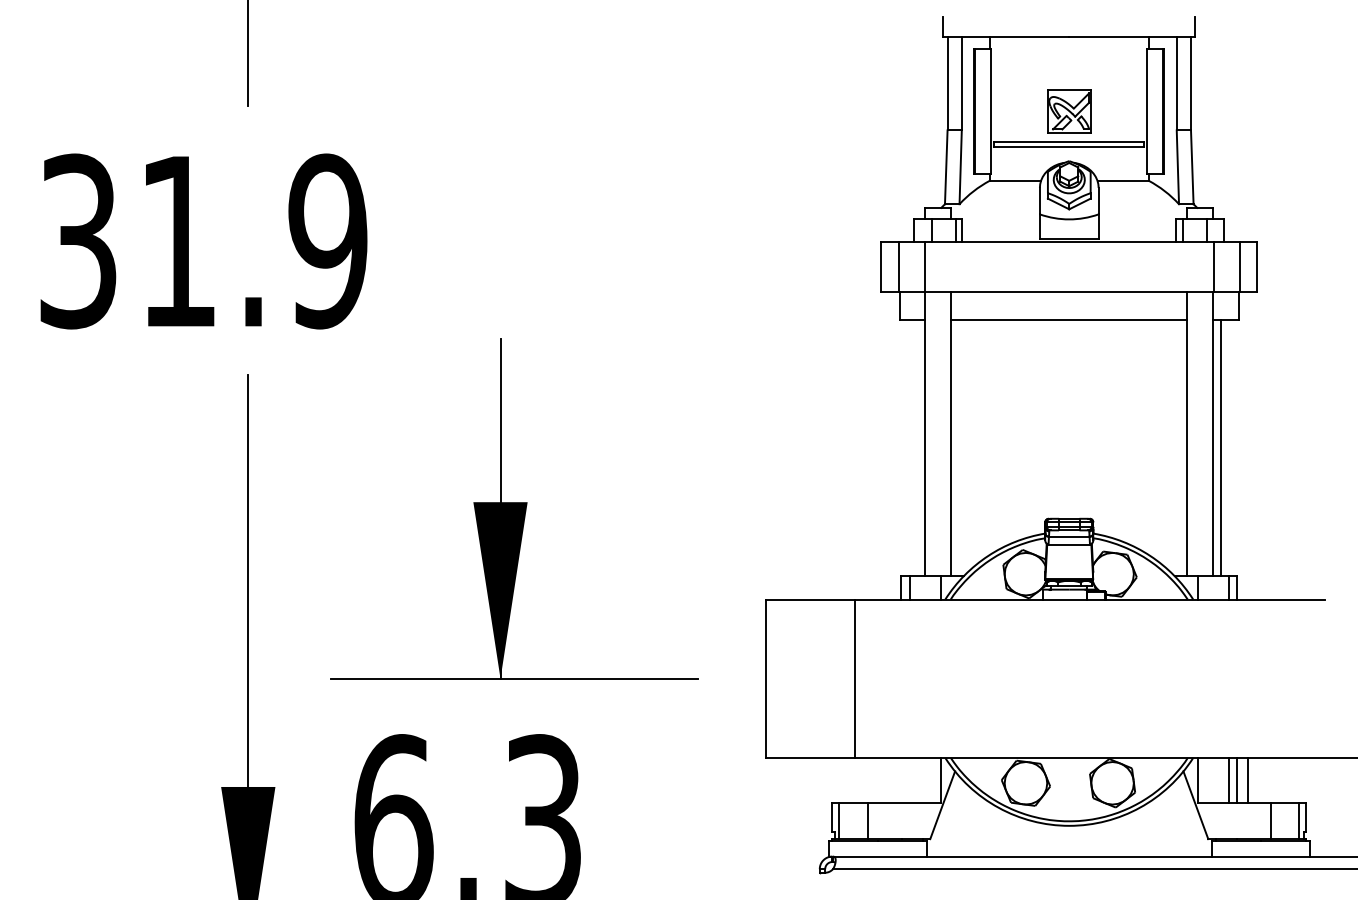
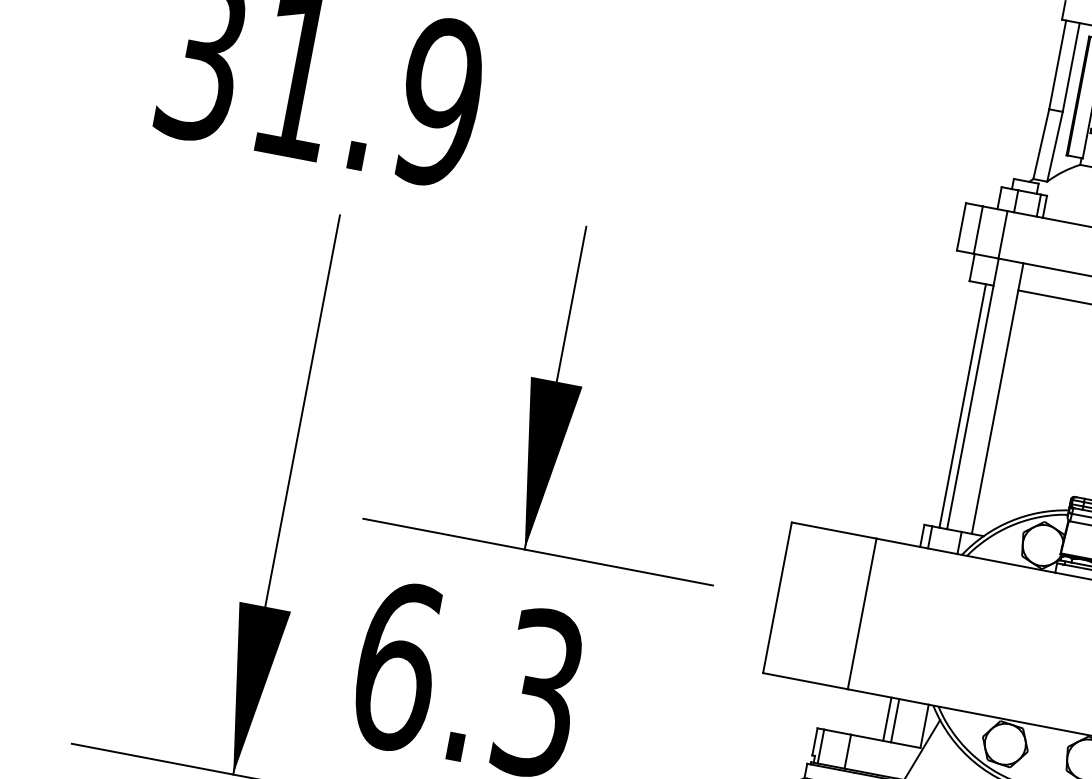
line: (917, 448) -> (962, 406), added
line: (901, 780) -> (887, 719), added
line: (909, 780) -> (895, 720), added

